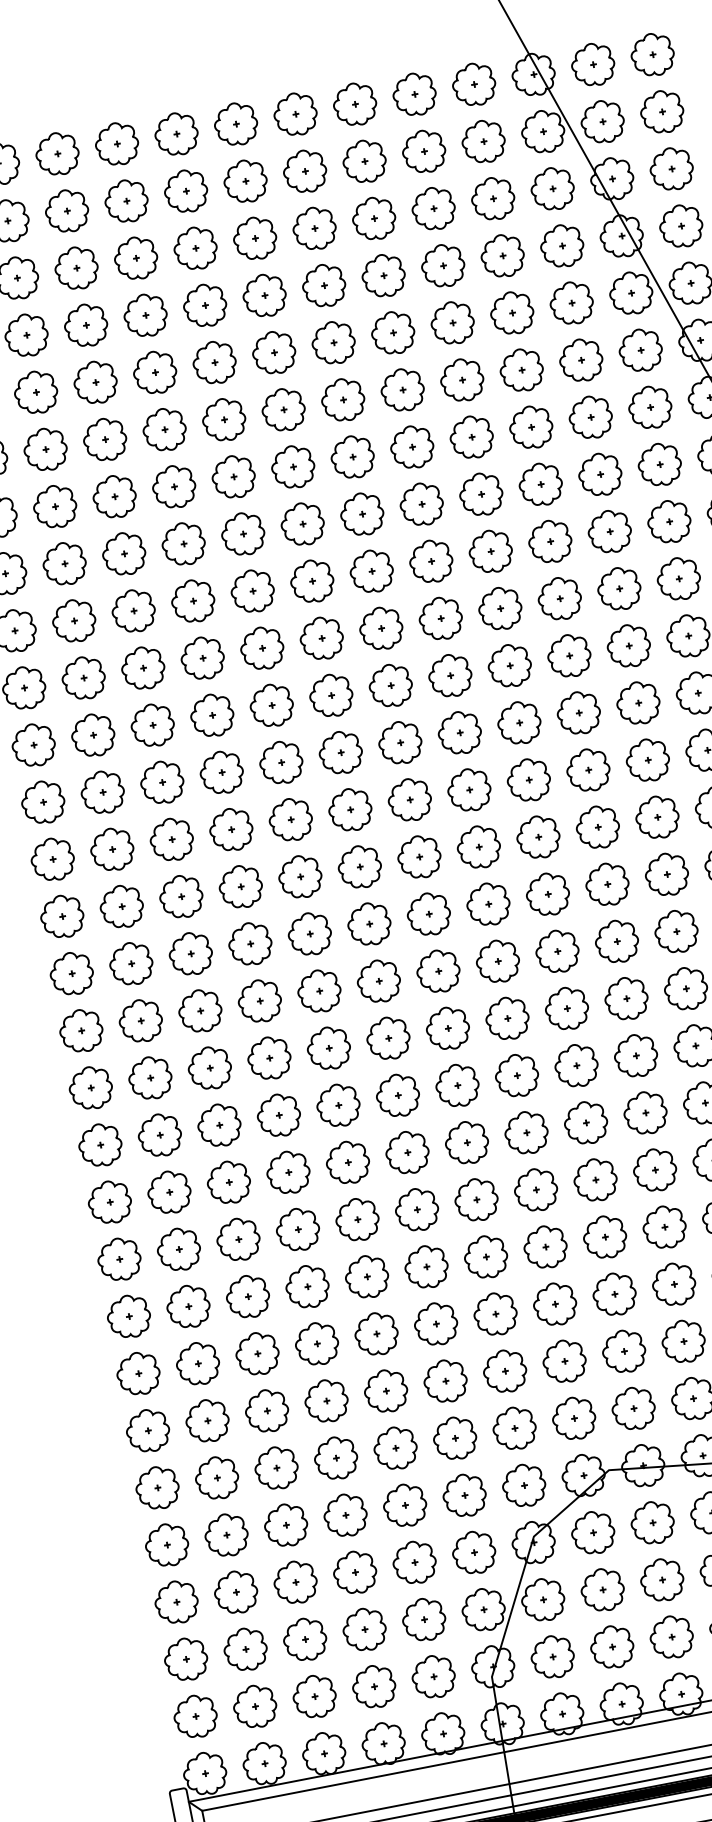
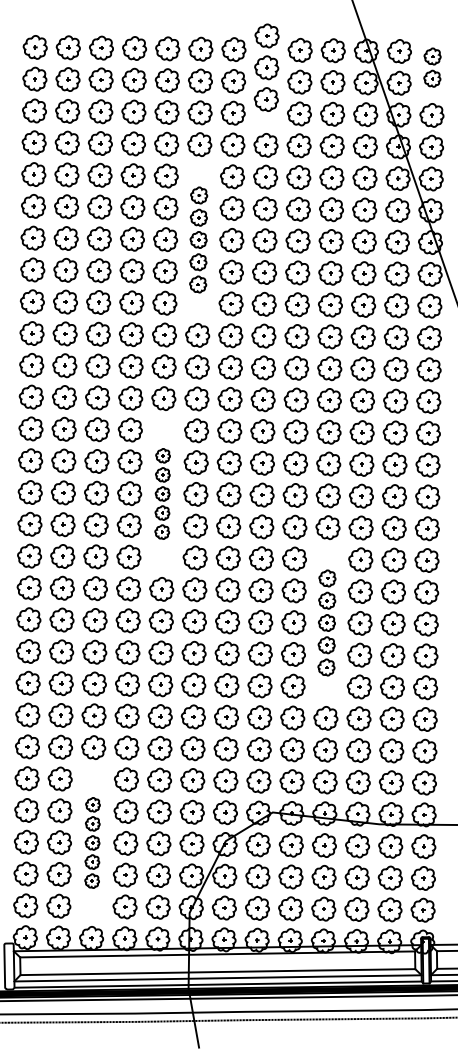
part: (657, 83) -> (432, 67), size x0.7
part: (364, 161) -> (266, 67), moved
part: (292, 466) -> (198, 239), size x0.7
part: (309, 933) -> (162, 493), size x0.6
part: (644, 1112) -> (326, 622), size x0.7
part: (295, 1581) -> (92, 842), size x0.6

